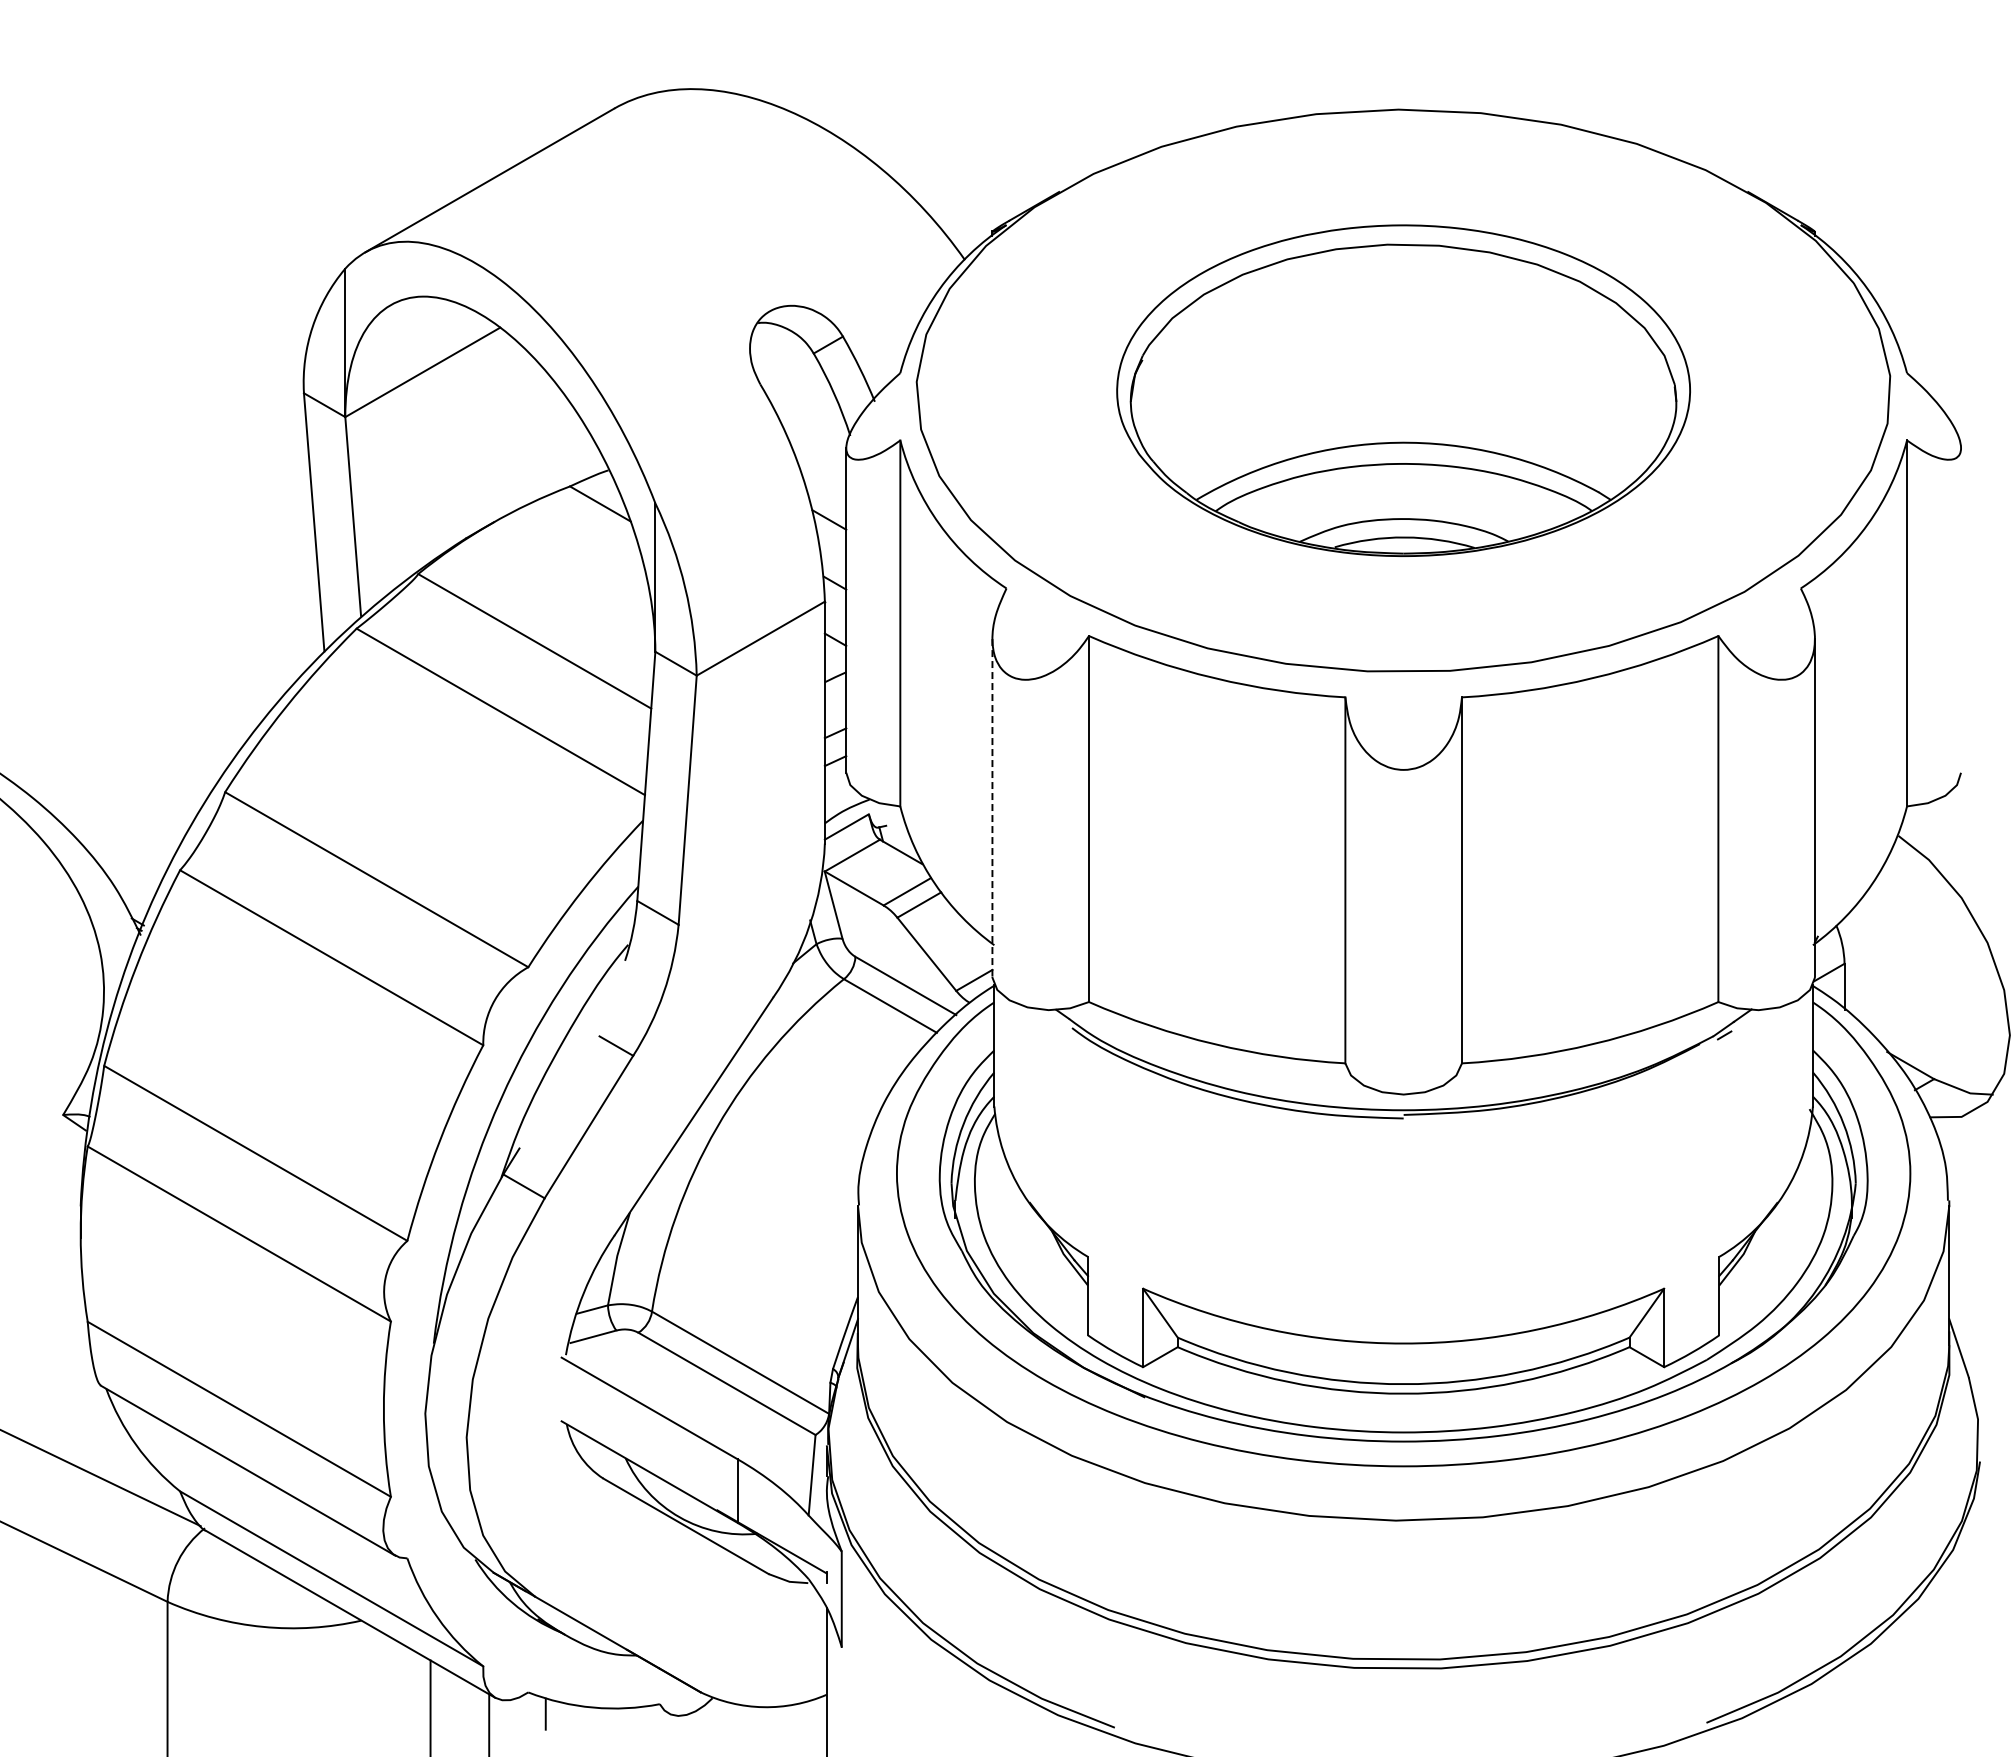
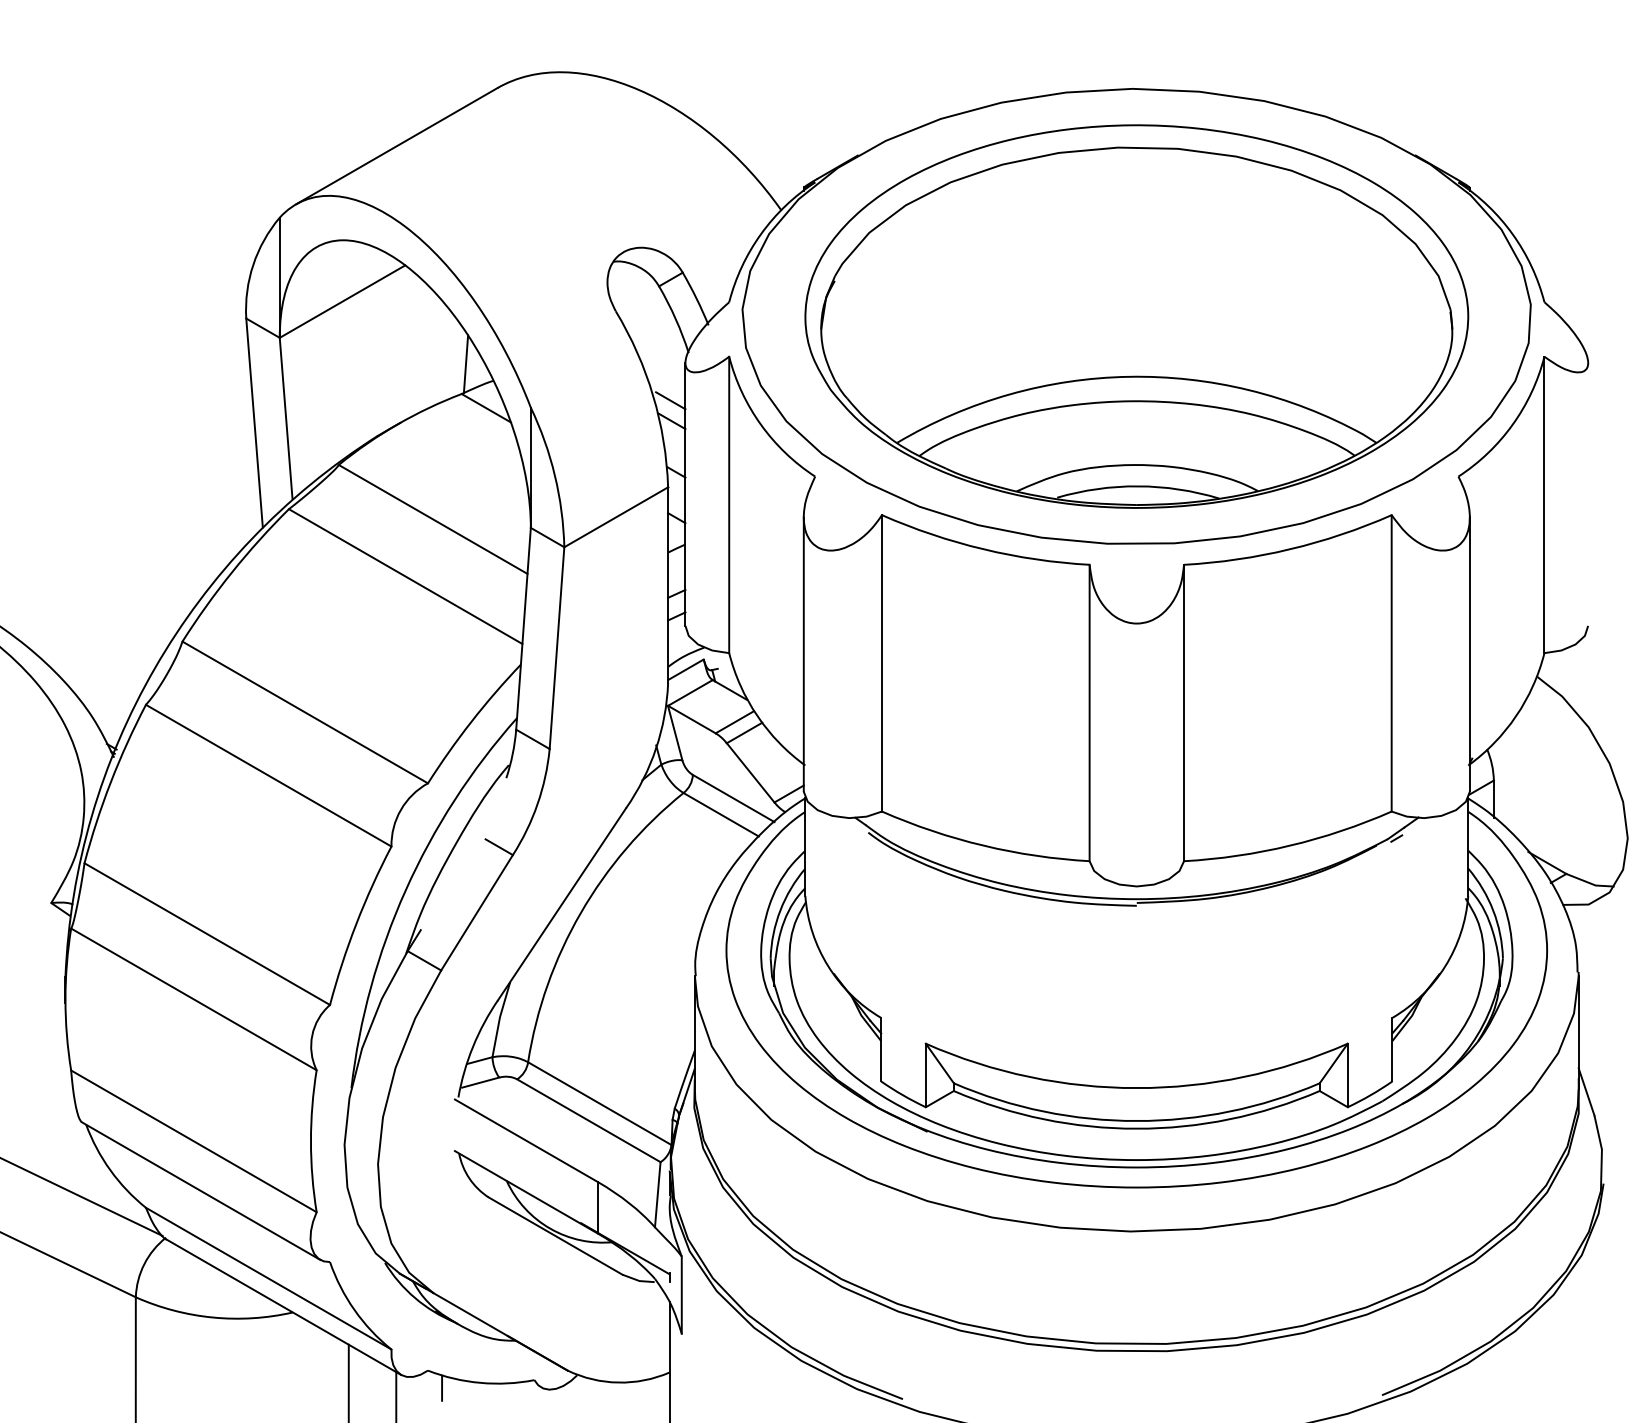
part: (1403, 390) -> (1136, 316), size x1.43
line: (574, 449) -> (465, 364), added
line: (827, 494) -> (670, 400), added
line: (992, 807) -> (803, 654), dashed -> solid

